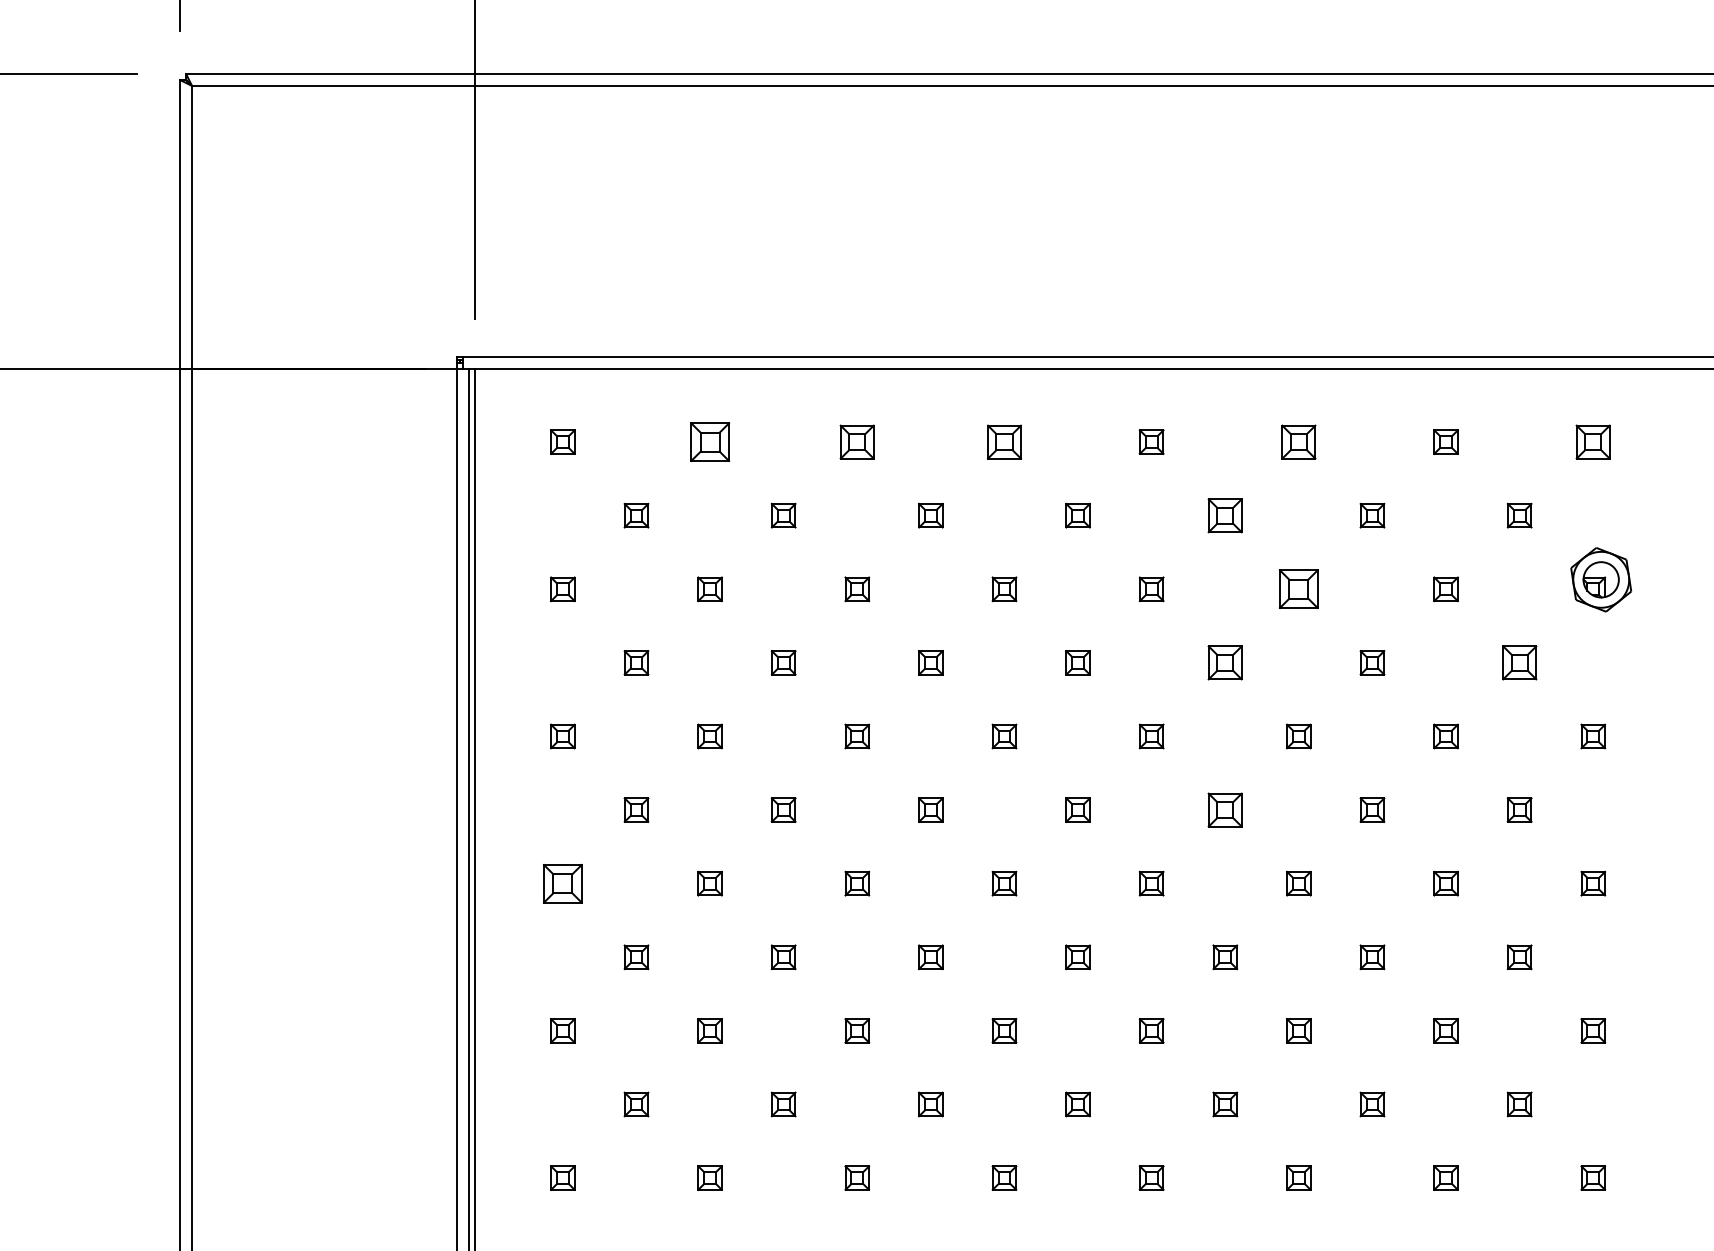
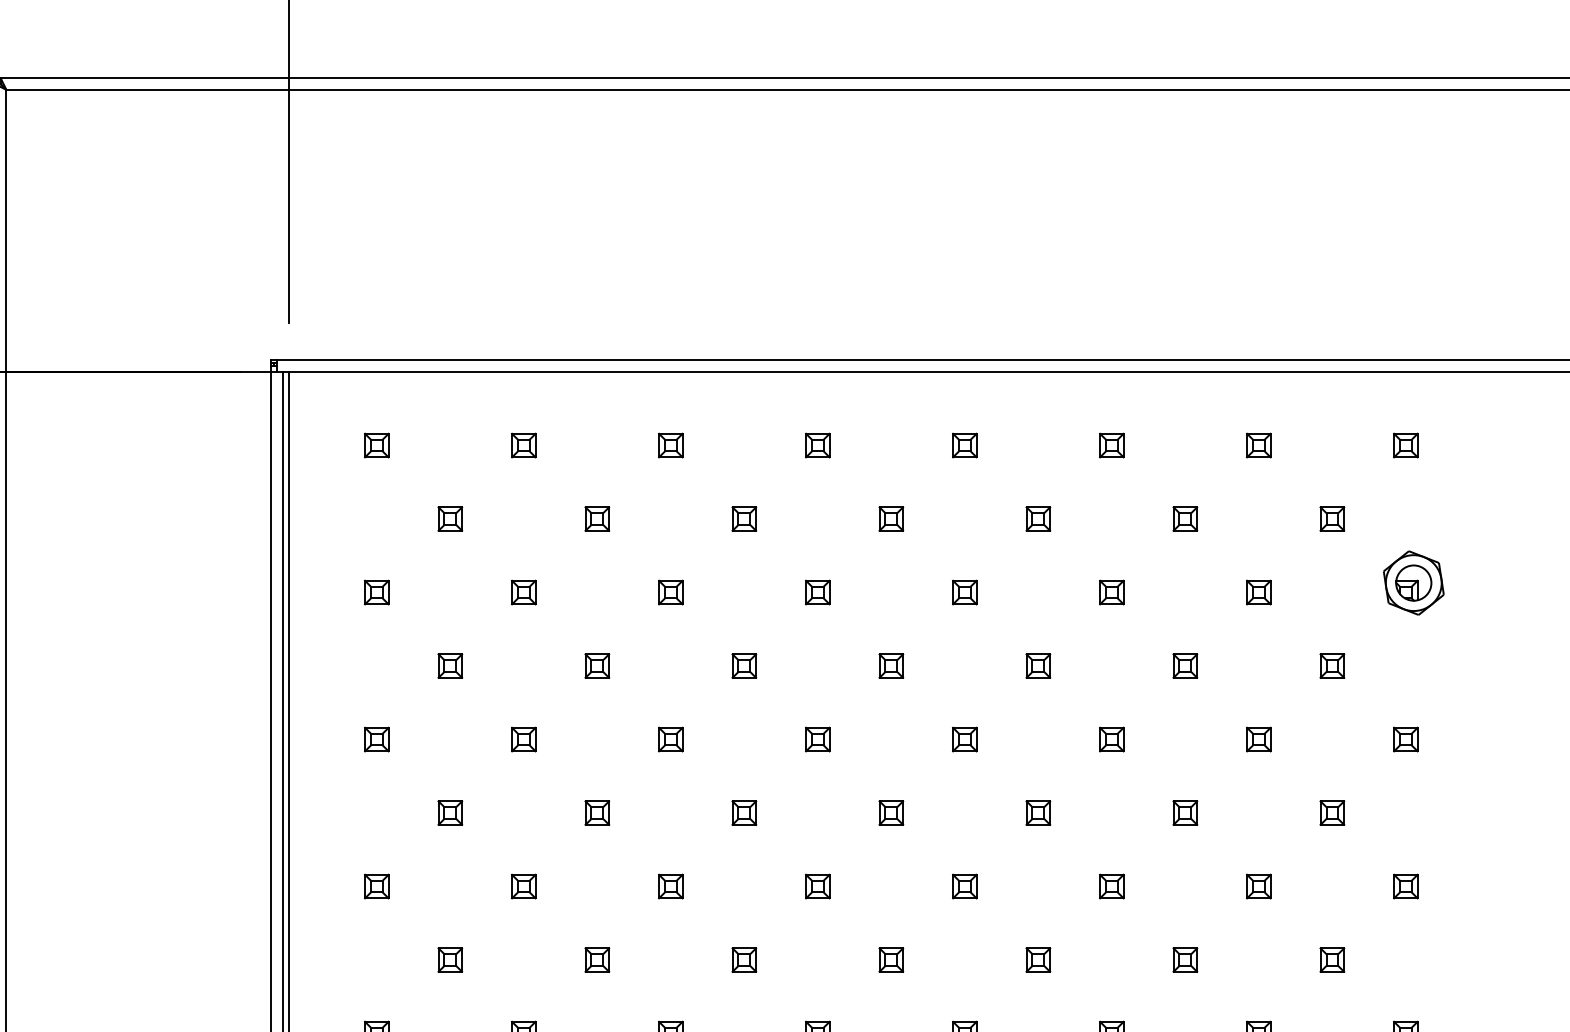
part: (709, 441) -> (523, 444), size x0.62
part: (857, 441) -> (671, 444), size x0.71
part: (1004, 441) -> (817, 444), size x0.71
part: (1298, 441) -> (1111, 444), size x0.71
part: (1593, 441) -> (1406, 444), size x0.71
part: (1225, 515) -> (1038, 518), size x0.71
part: (1298, 589) -> (1111, 592), size x0.62
part: (1225, 662) -> (1038, 665), size x0.71
part: (1519, 662) -> (1332, 665), size x0.71
part: (1225, 809) -> (1038, 812), size x0.71
part: (562, 883) -> (376, 886), size x0.62

